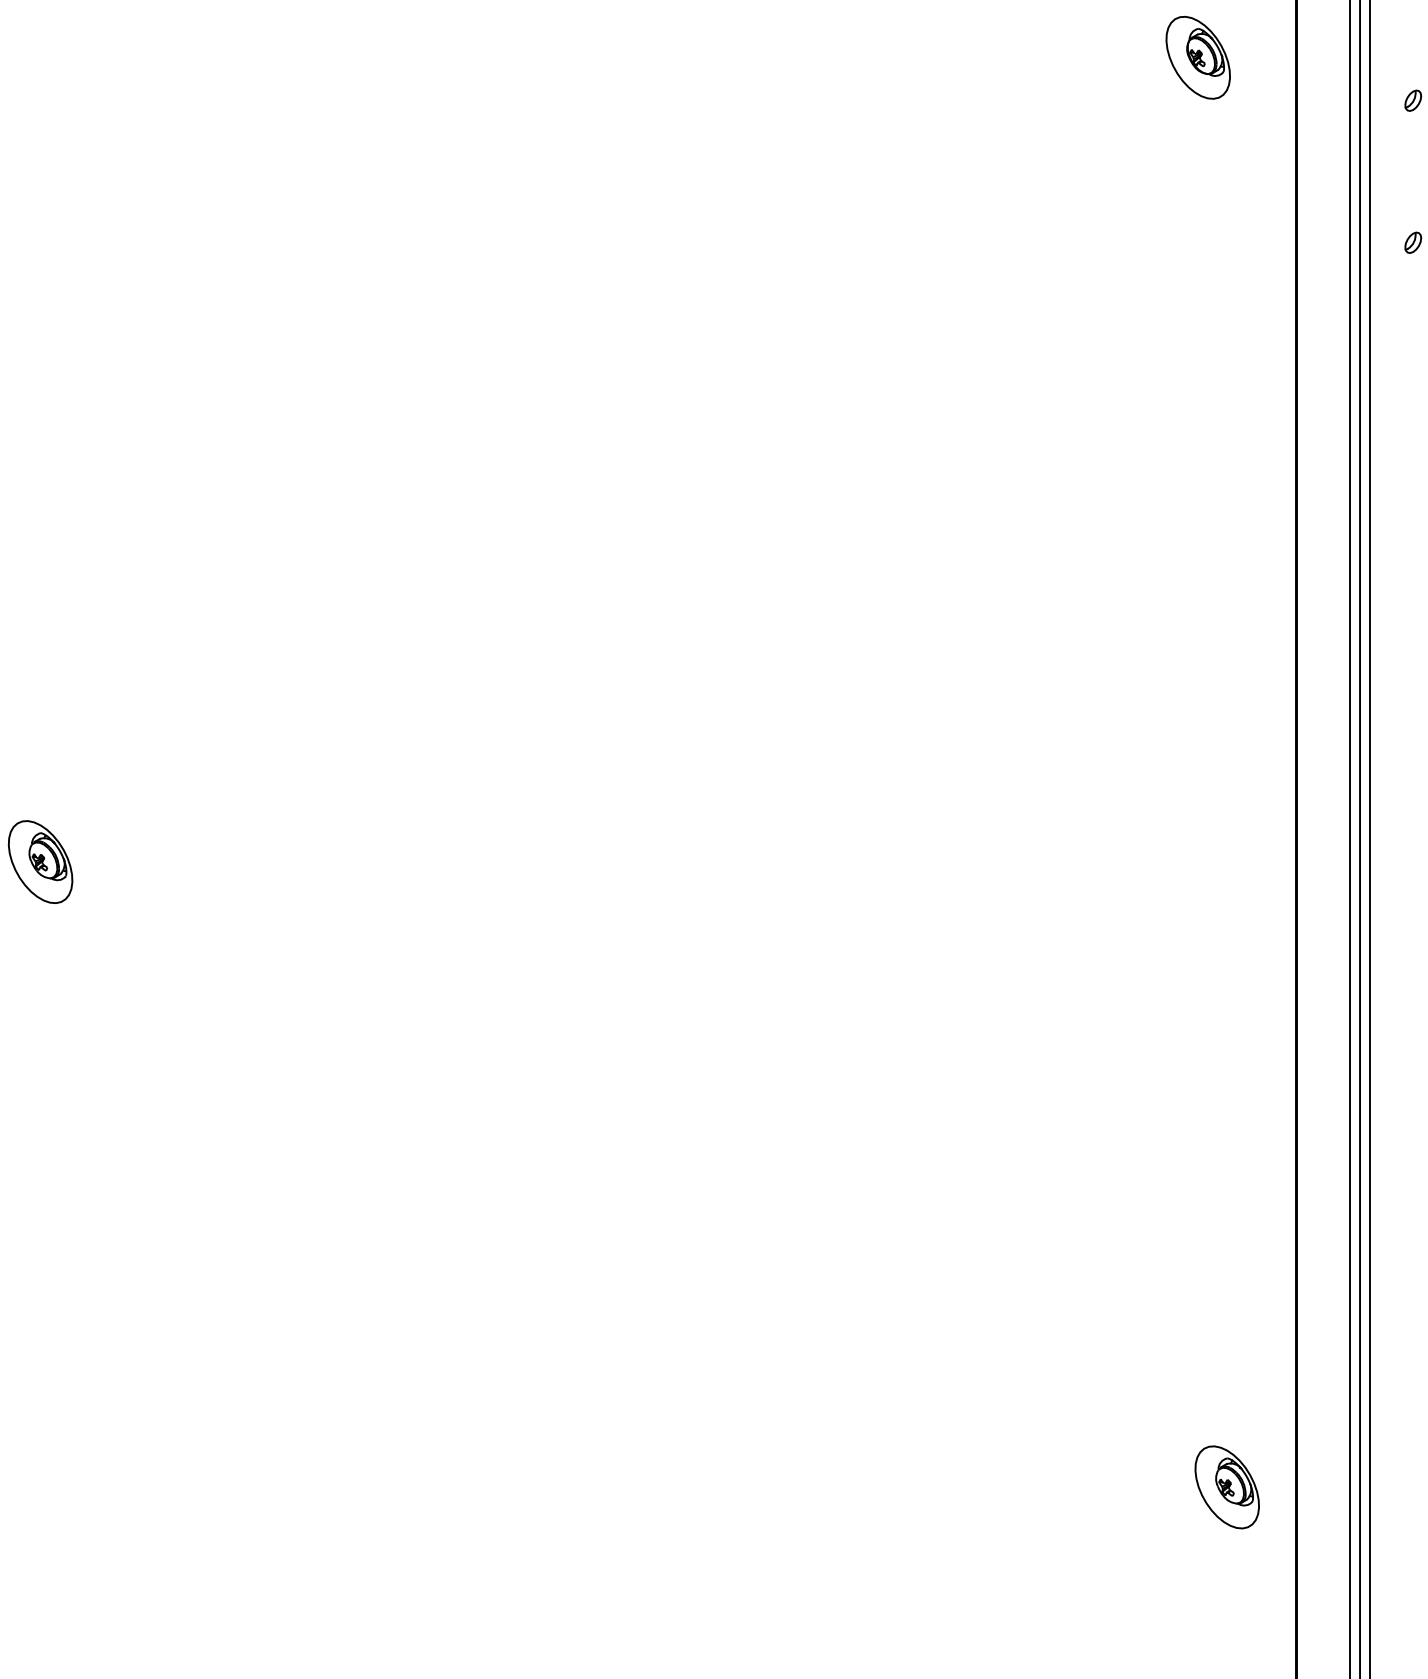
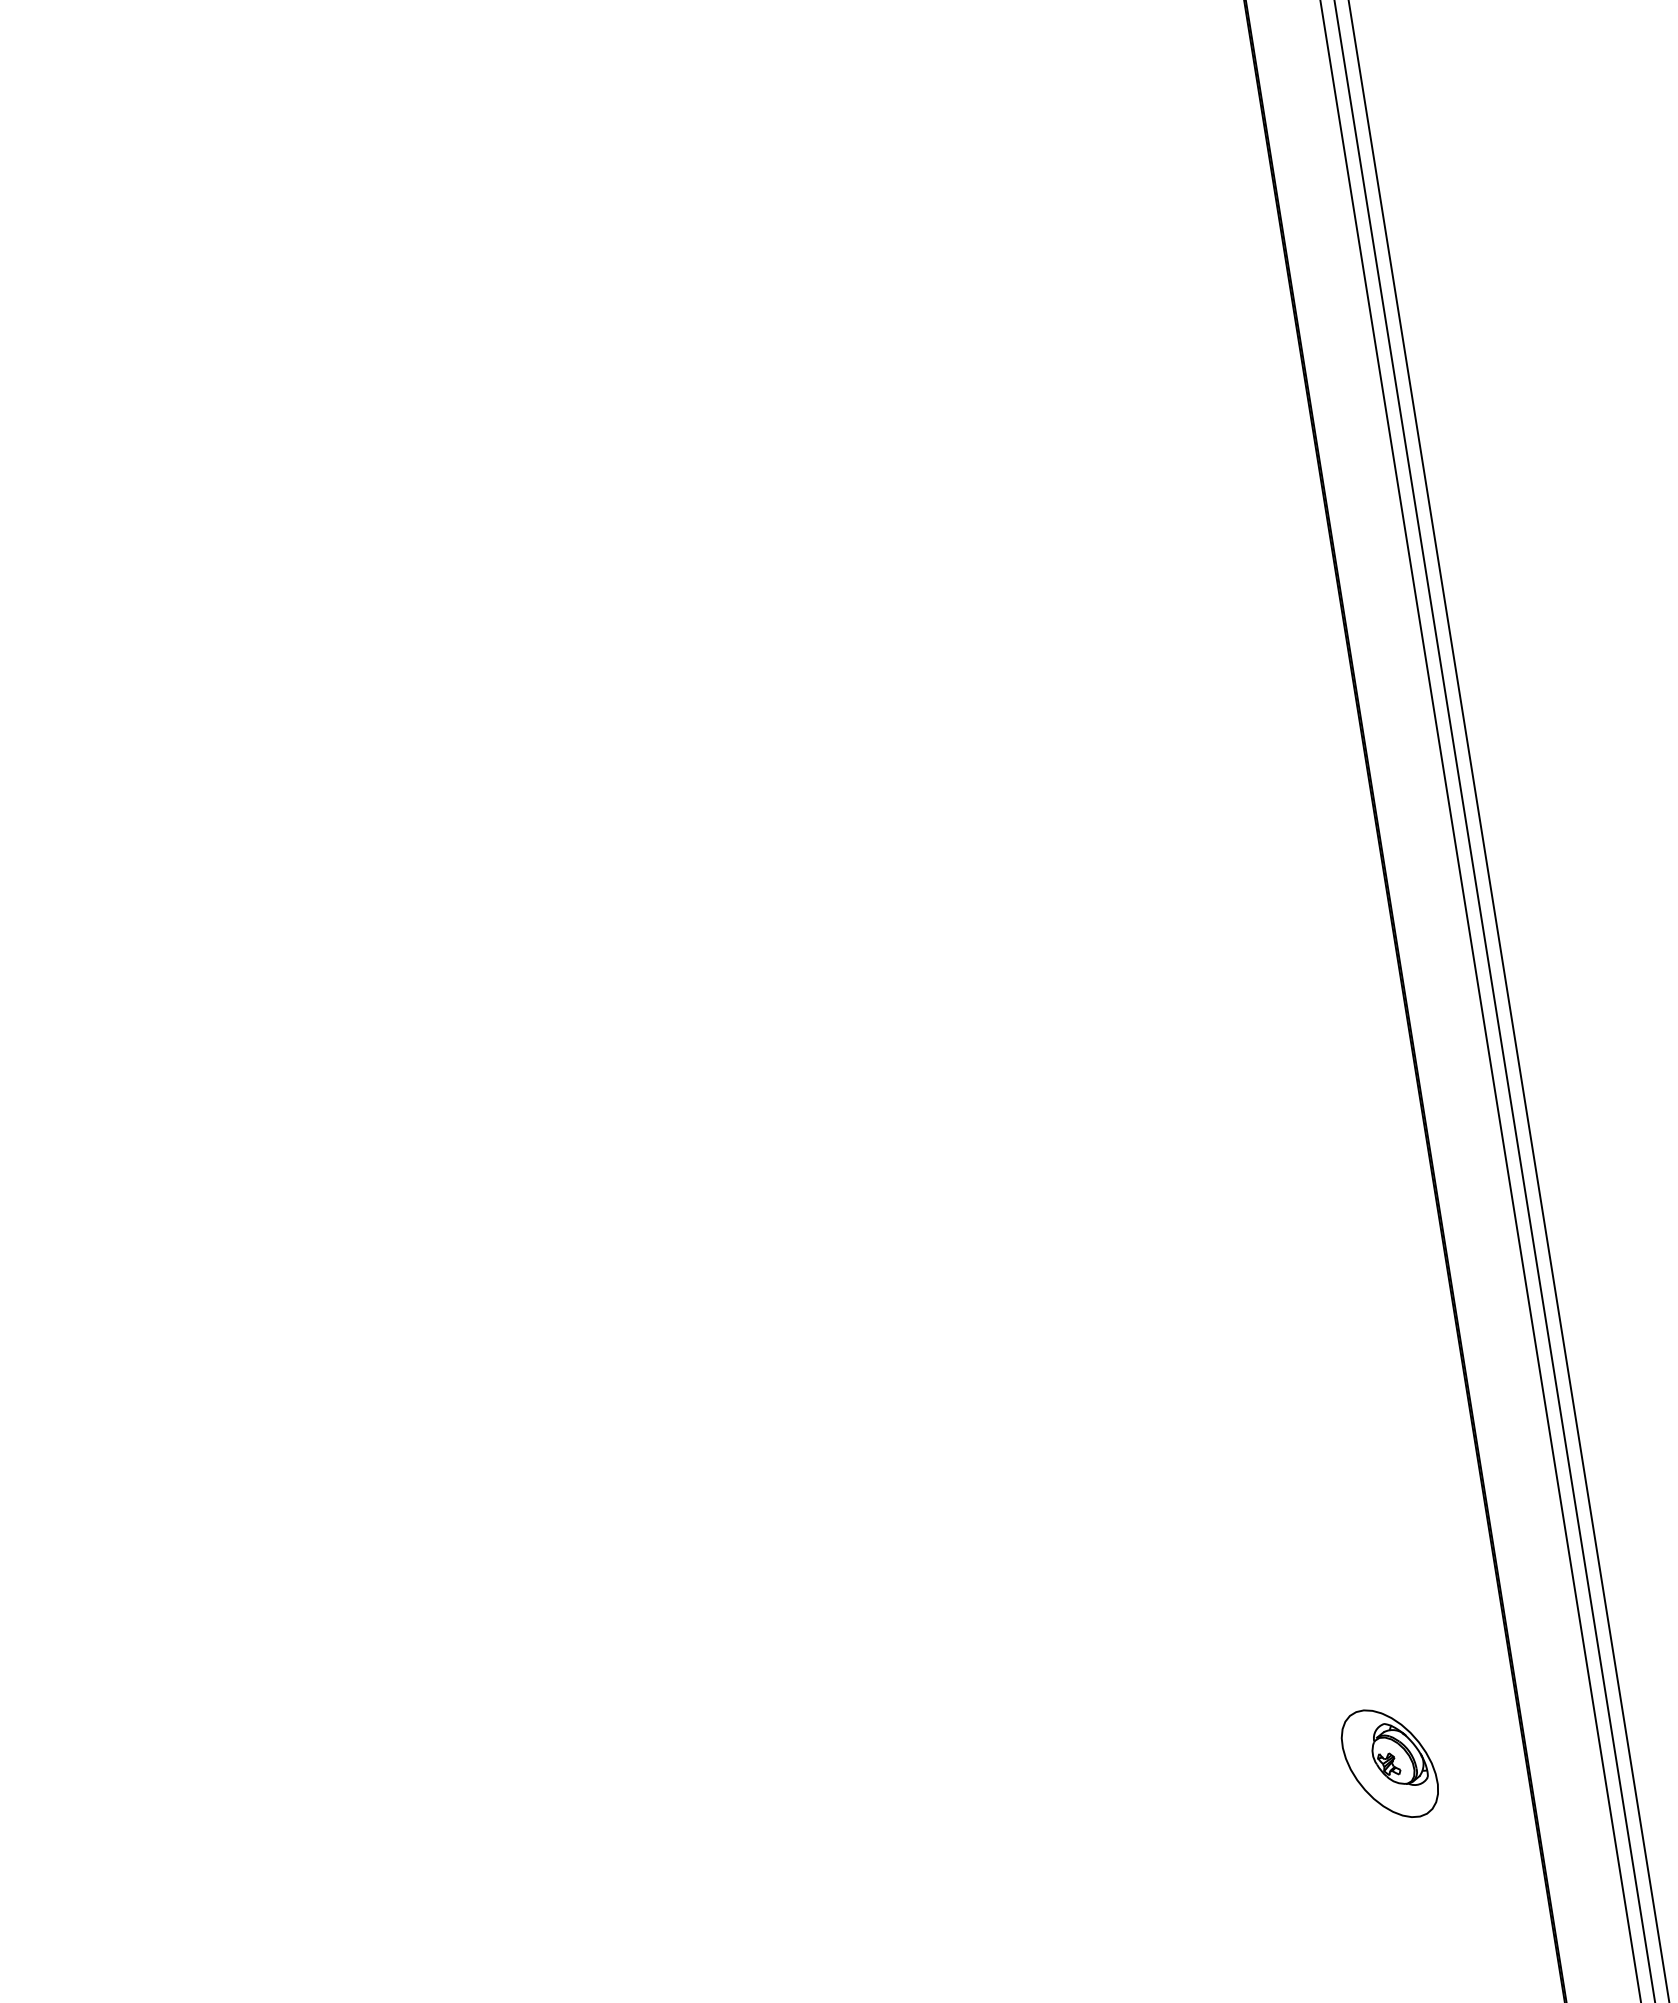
part: (1226, 1487) -> (1388, 1764), moved

